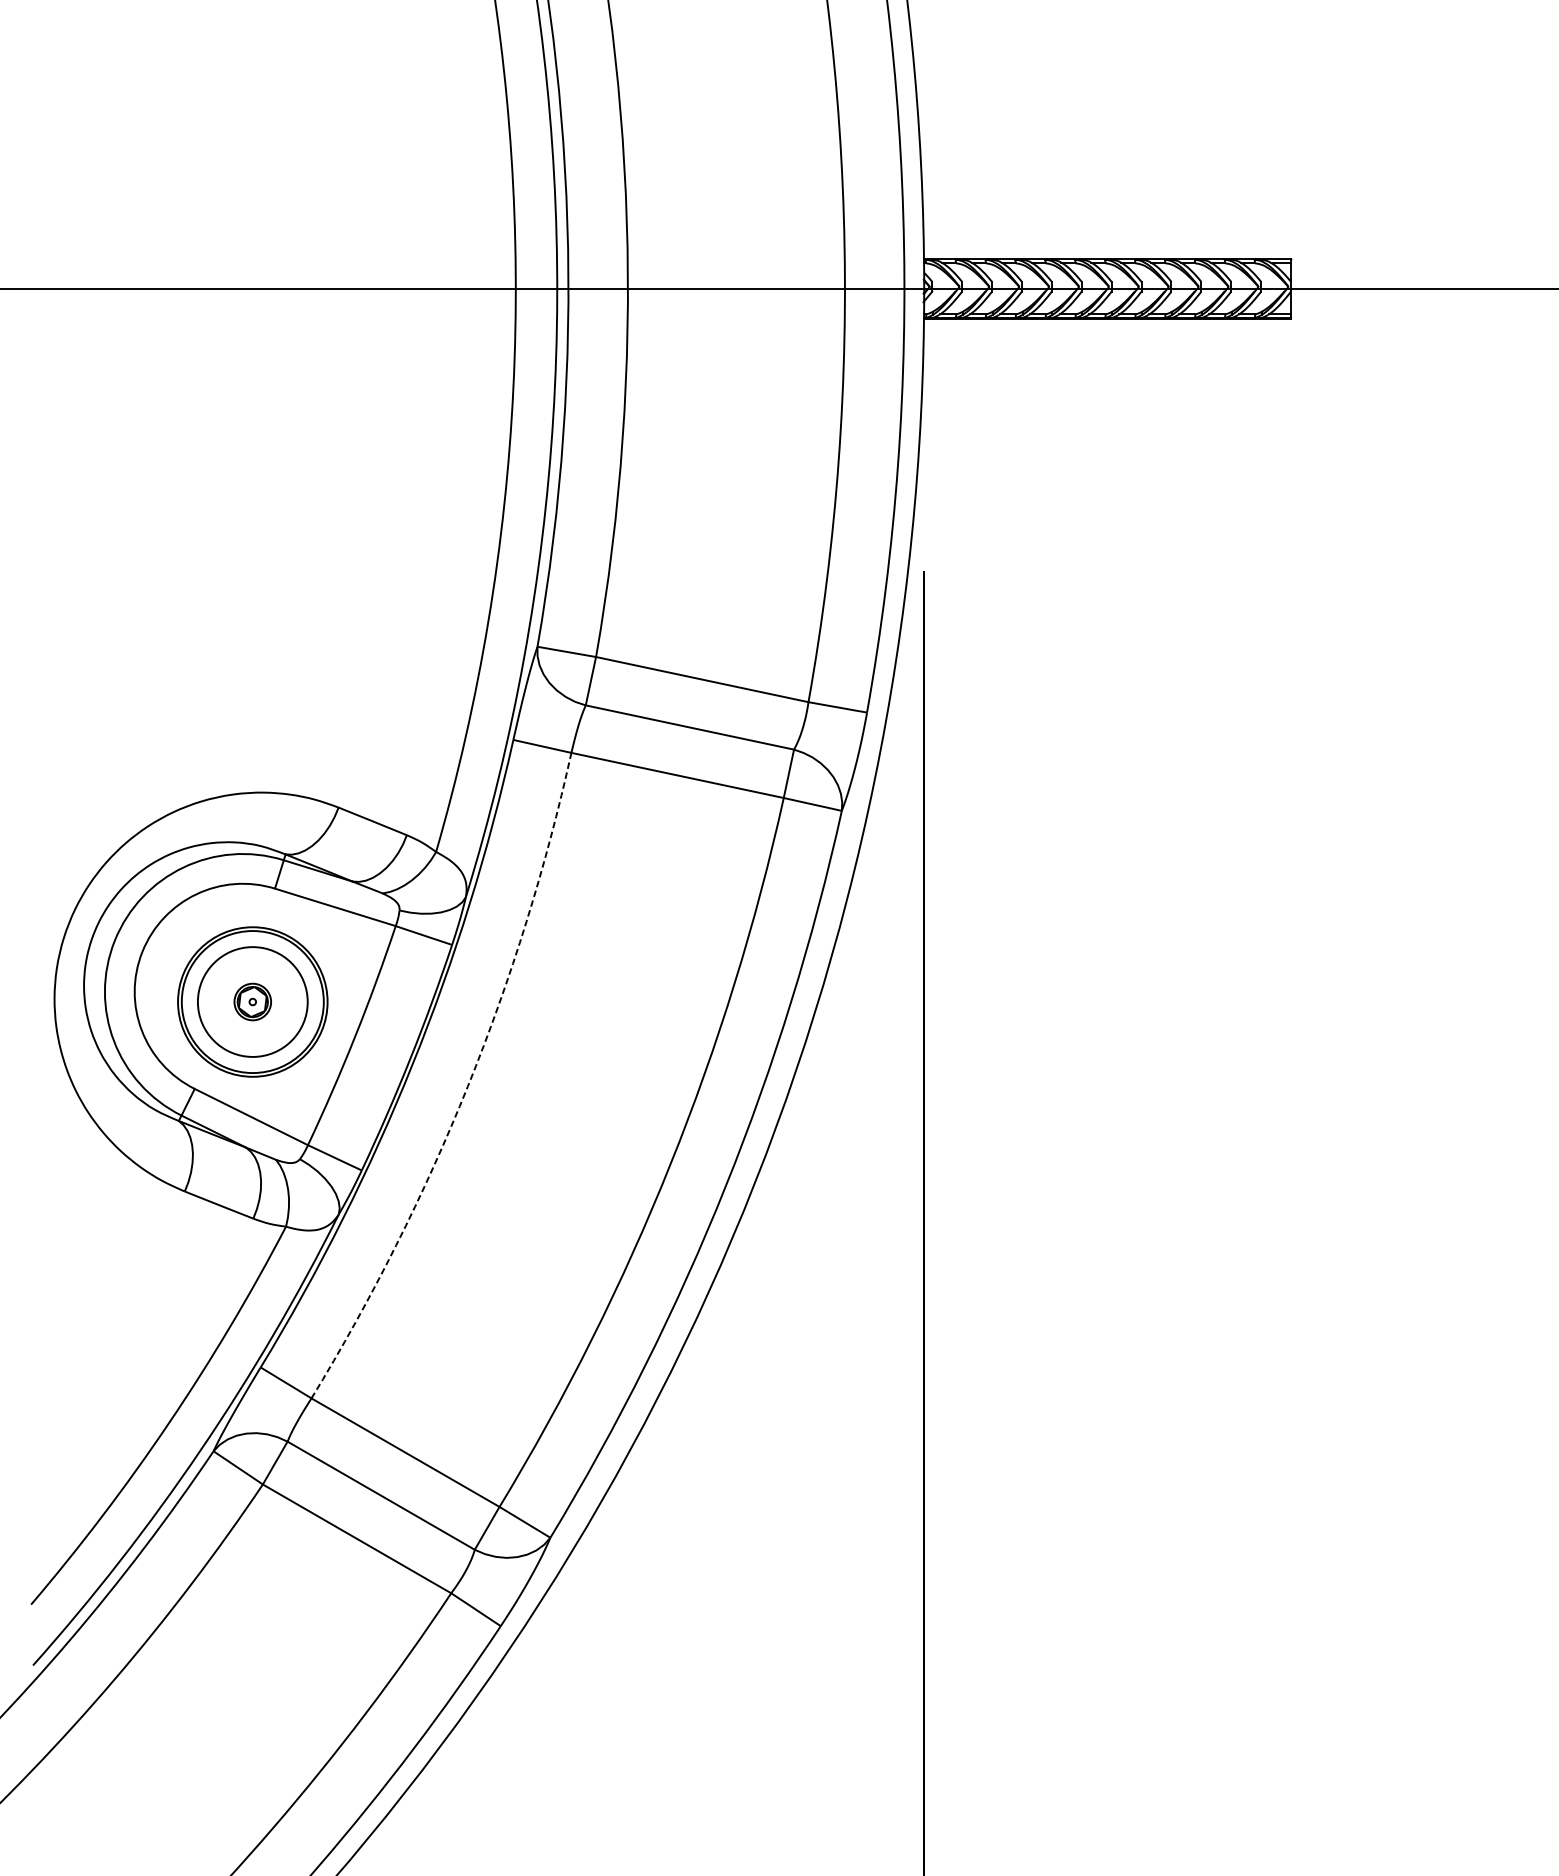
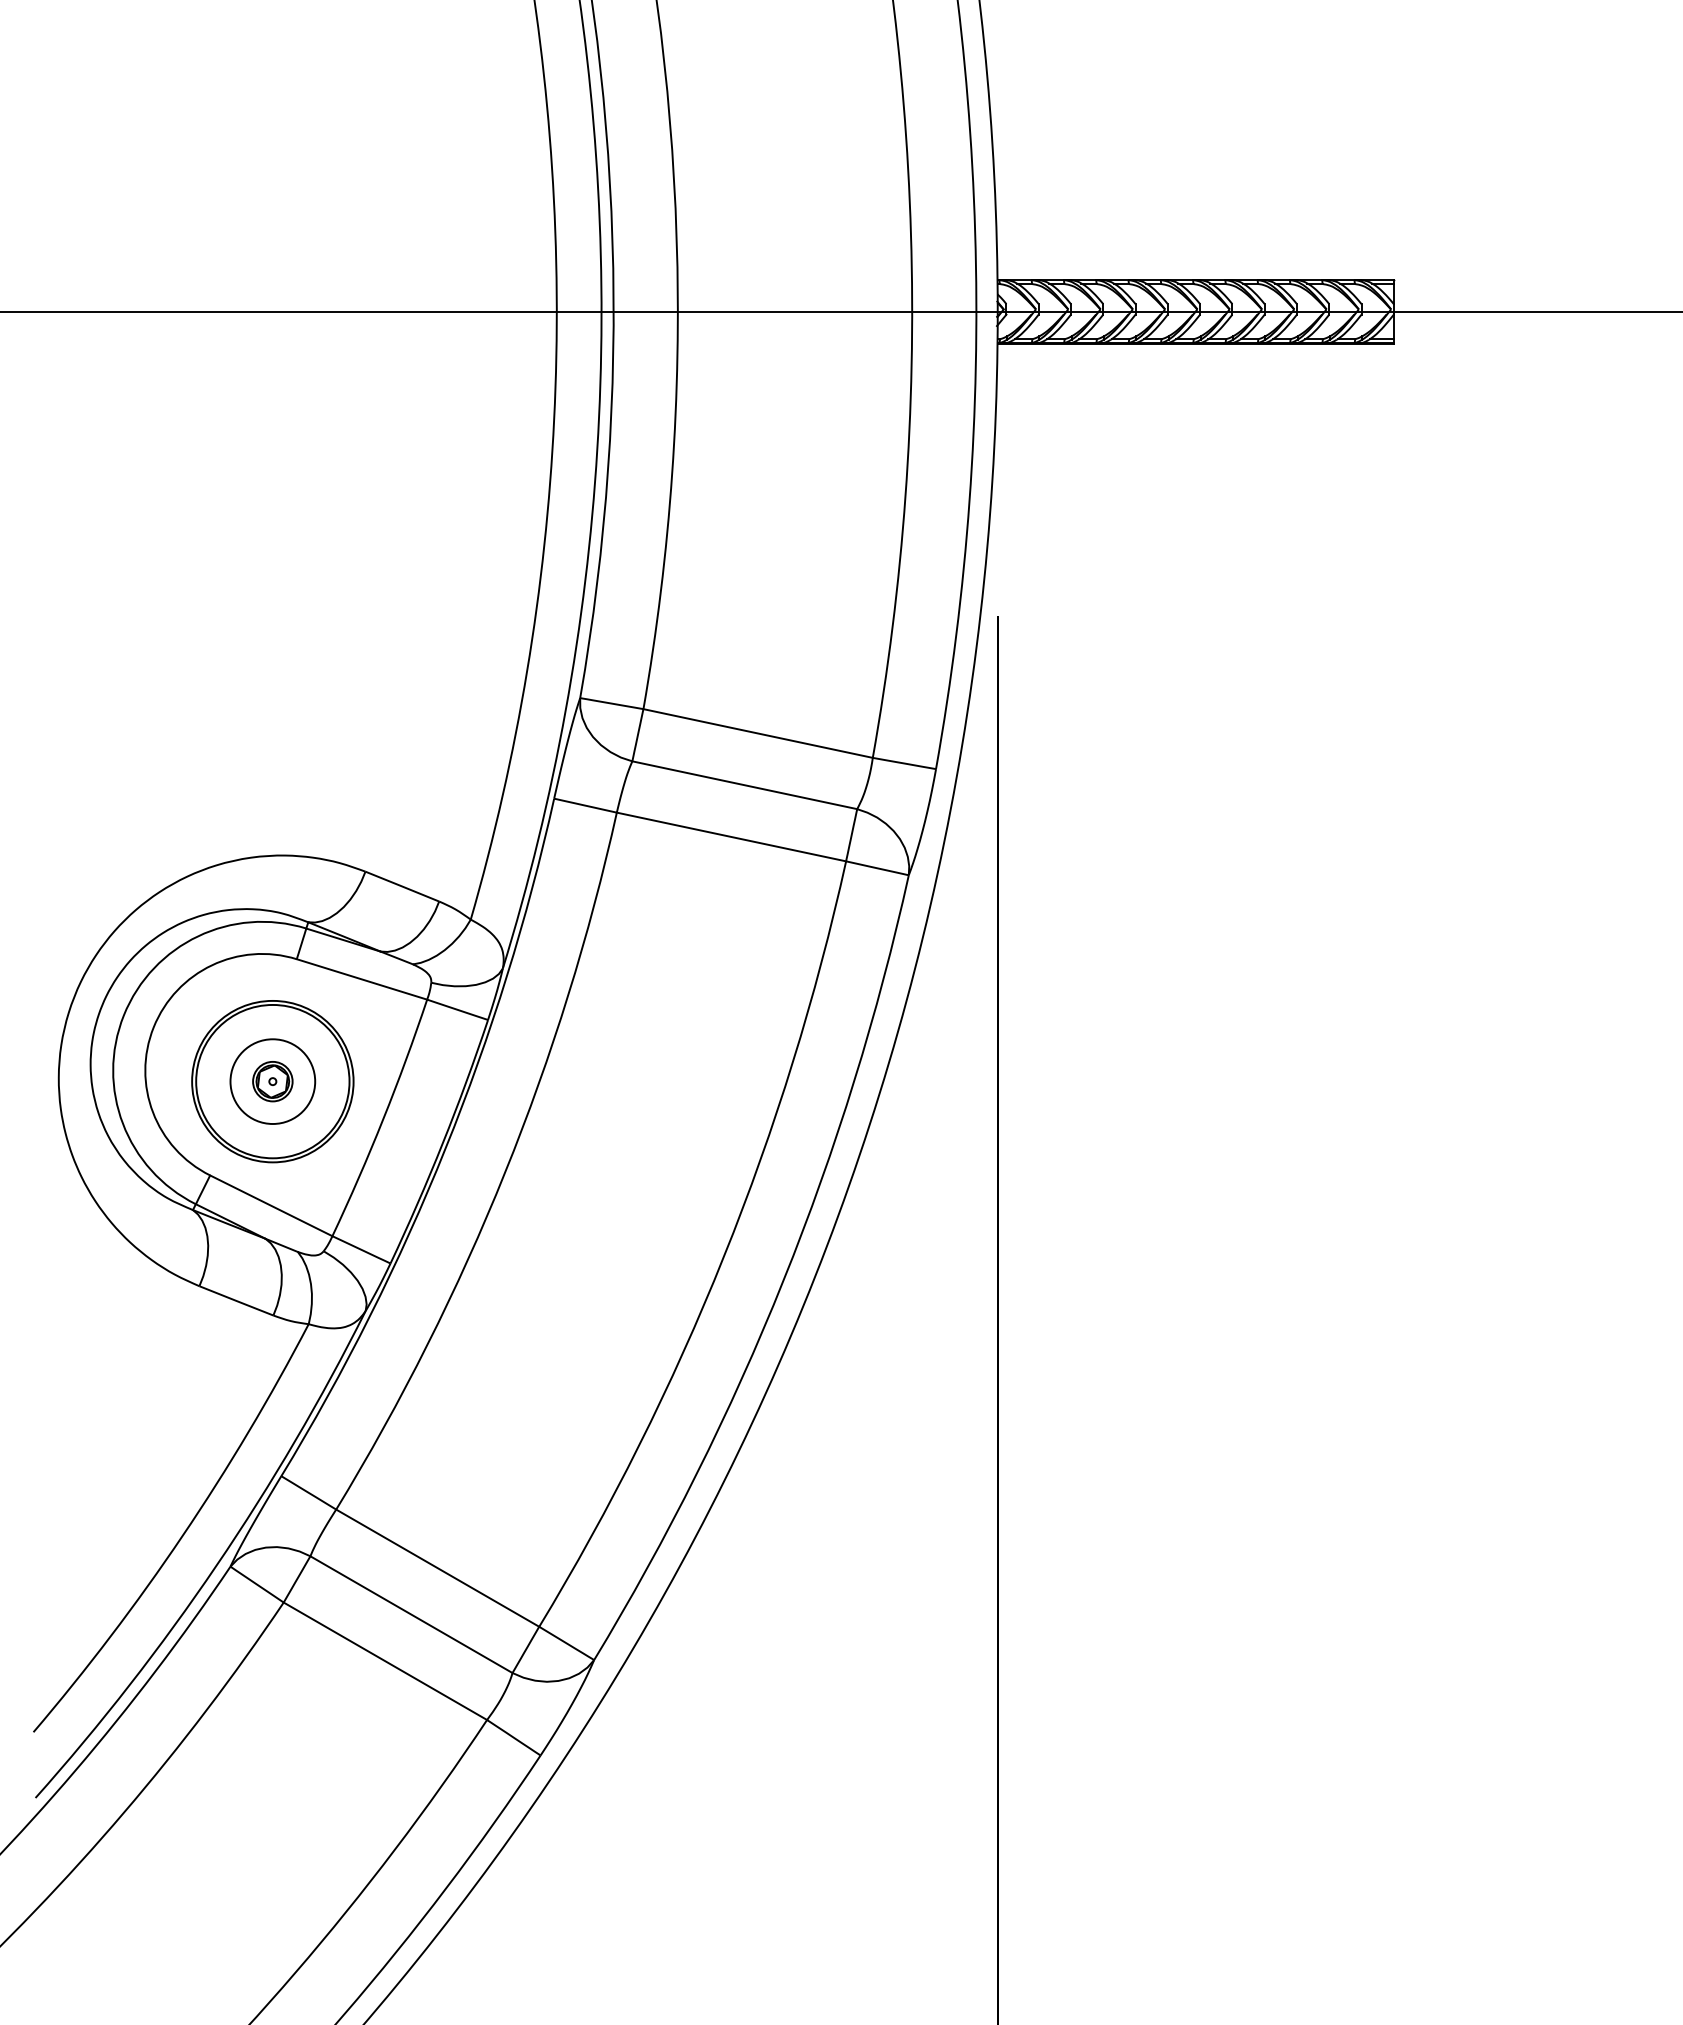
circle: (252, 1001) -> (272, 1081), size x0.71
arc: (468, 1086) -> (505, 1172), dashed -> solid

